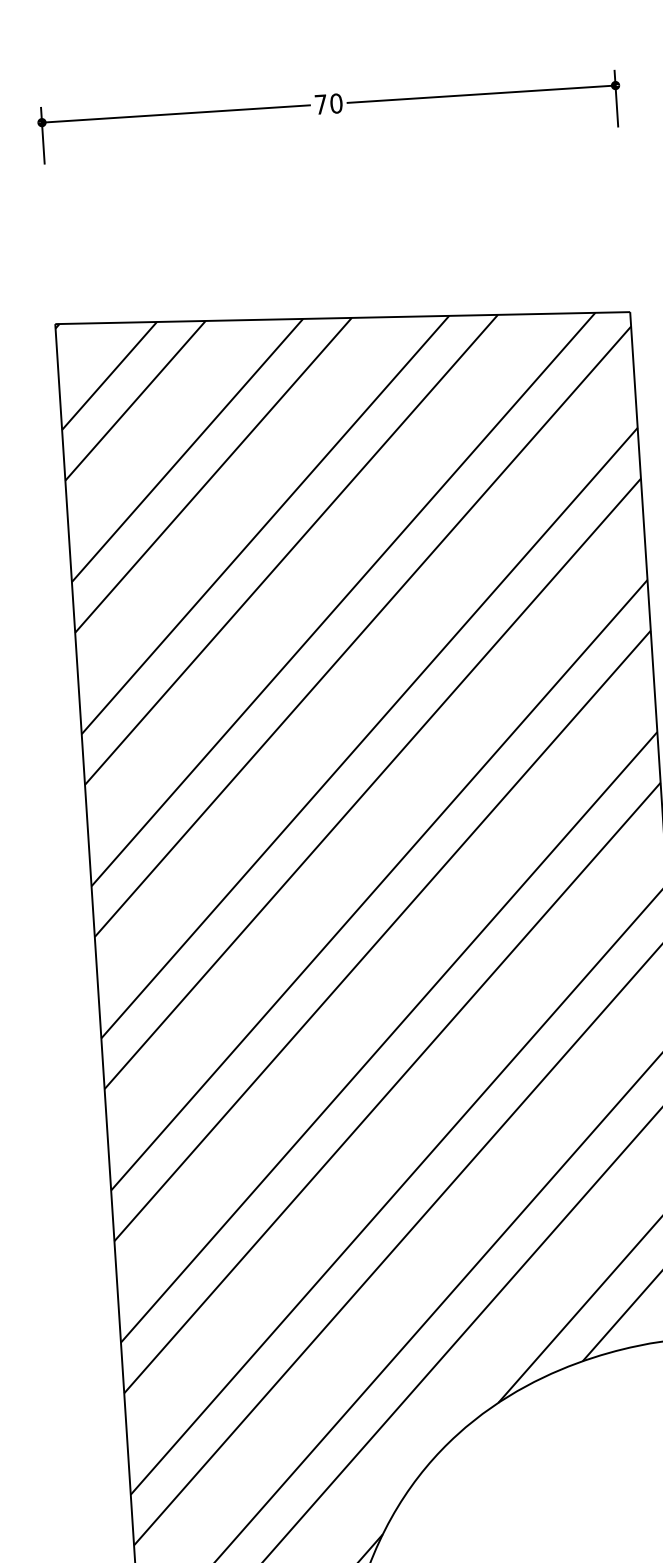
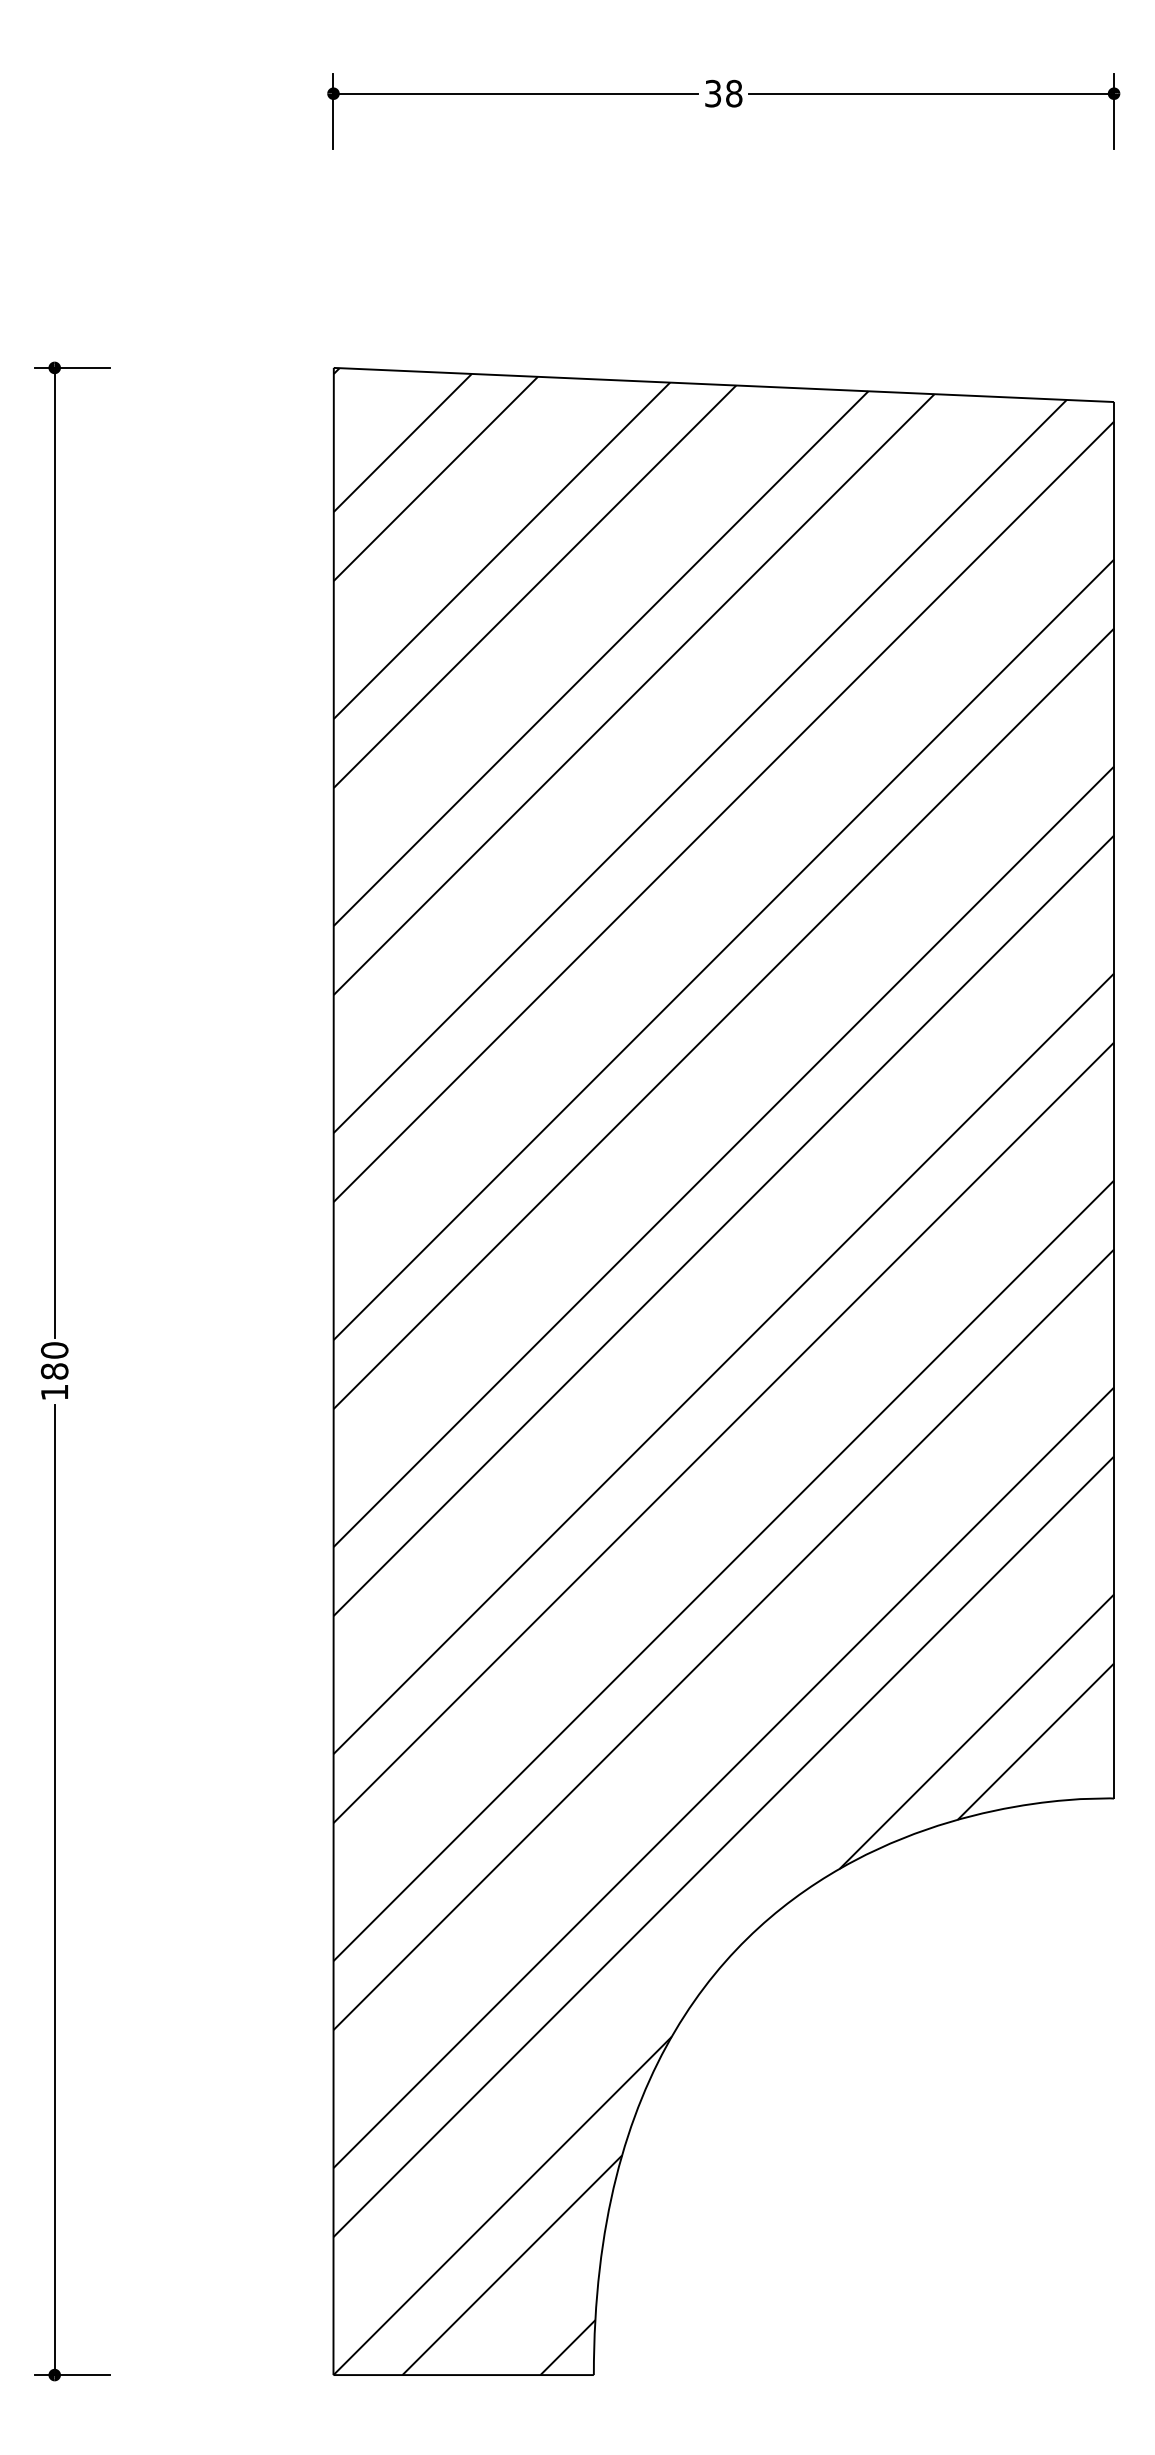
text: (328, 103) -> (723, 93), 70 -> 38

